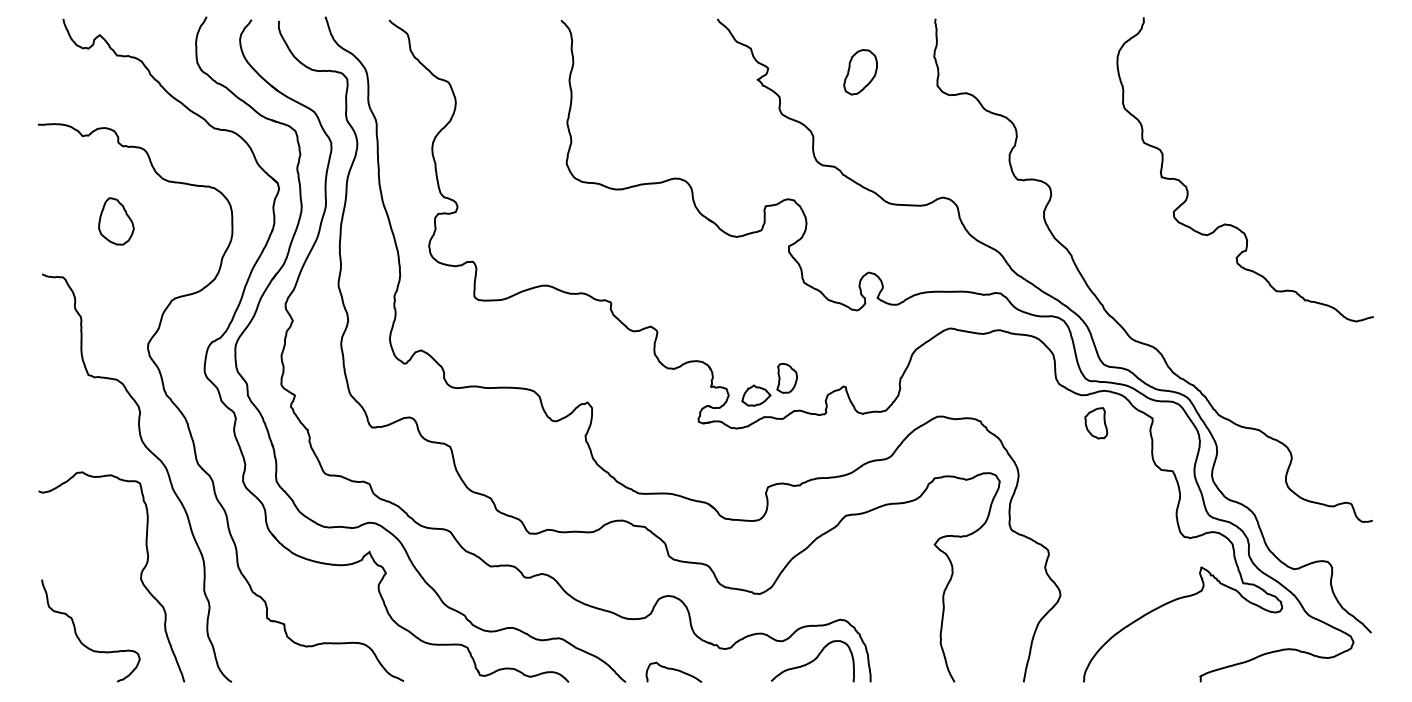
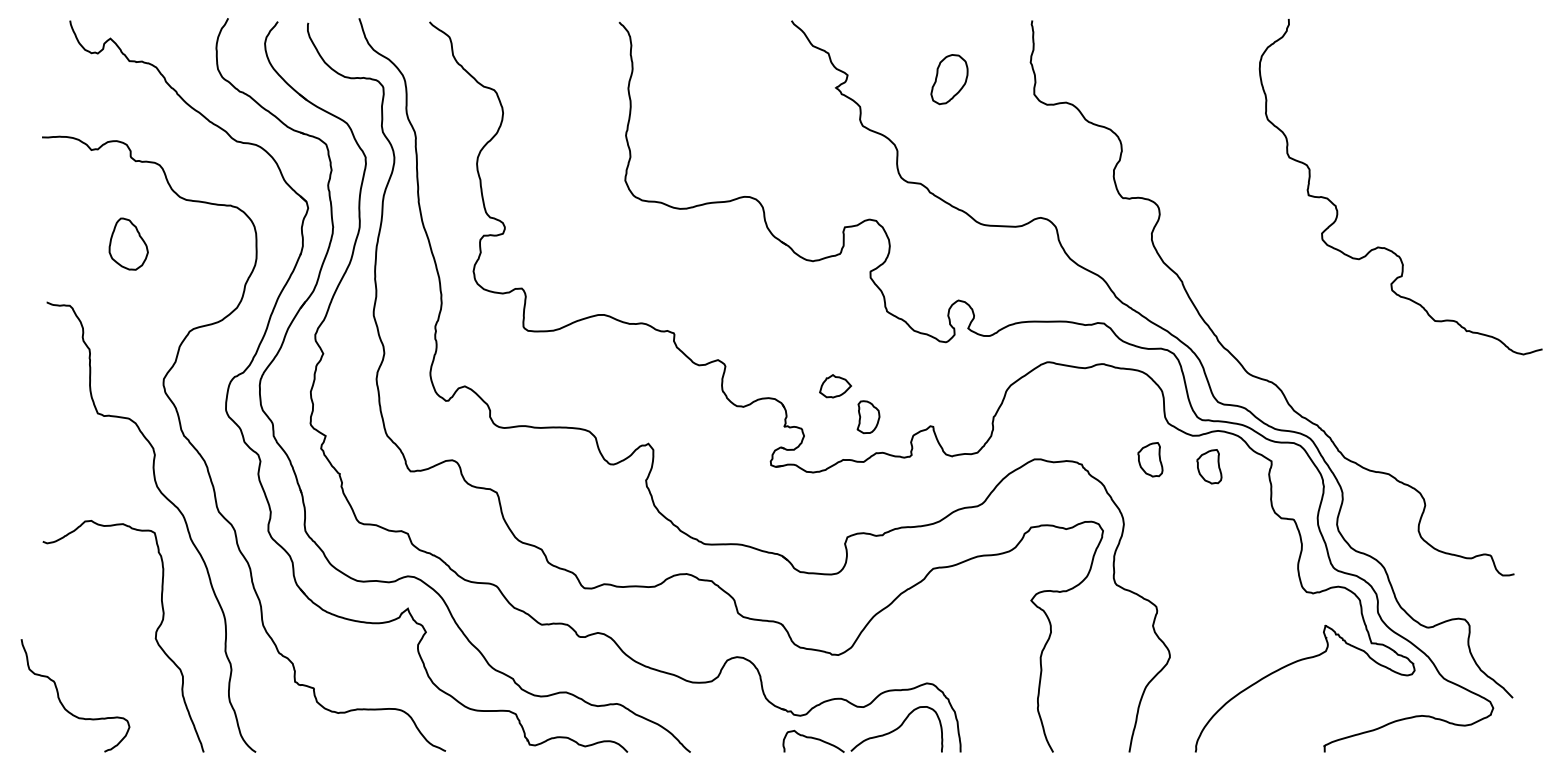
curve: (1231, 224) -> (1385, 247), moved
part: (756, 395) -> (835, 386), moved
part: (1042, 416) -> (1150, 459), added
curve: (79, 638) -> (63, 704), moved
curve: (673, 670) -> (813, 739), moved

